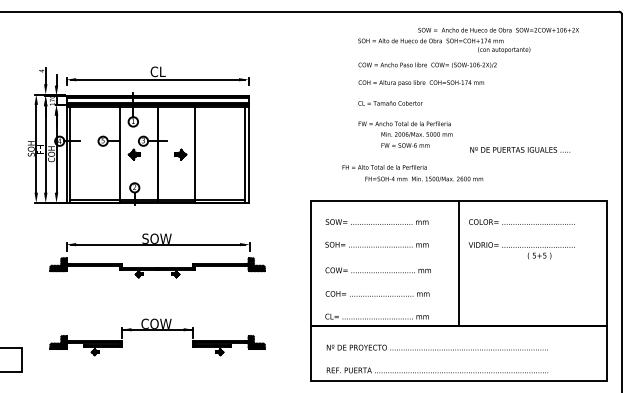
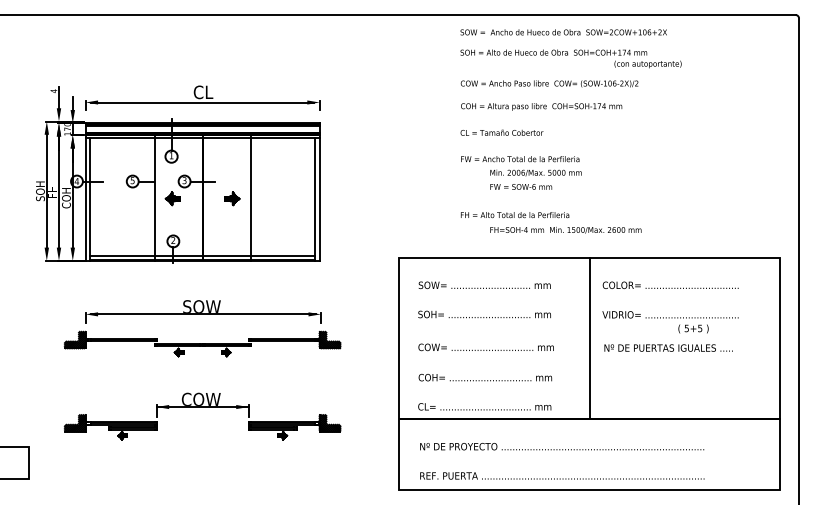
text: (498, 29) -> (563, 31), moved
text: (520, 149) -> (668, 347), moved
text: (412, 173) -> (550, 222), moved
part: (157, 330) -> (202, 407), moved

